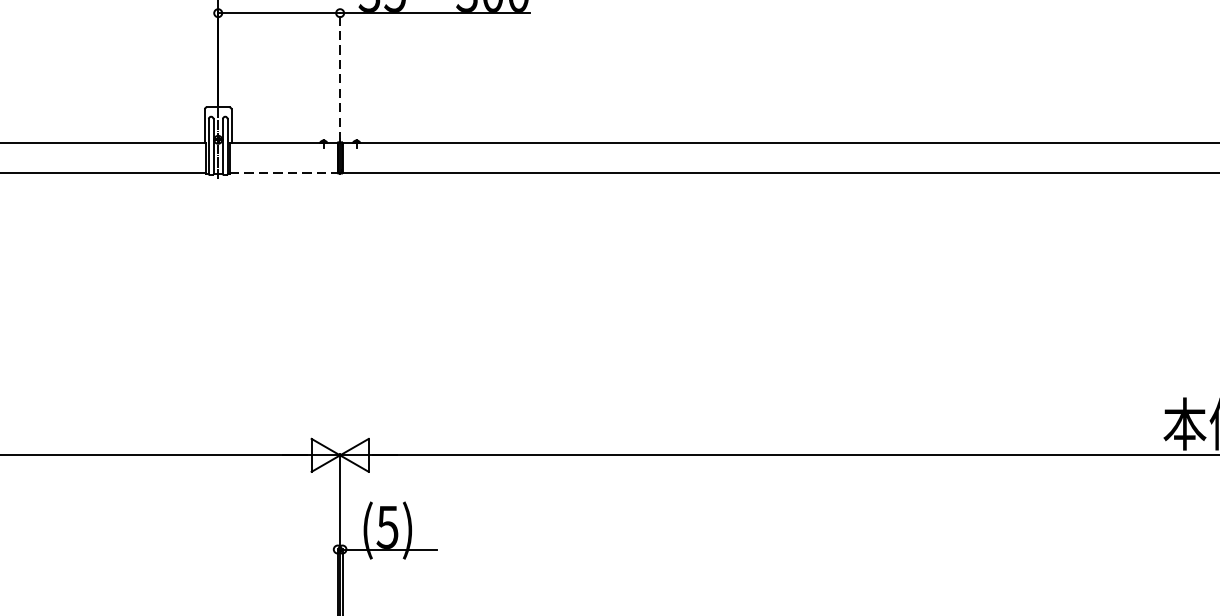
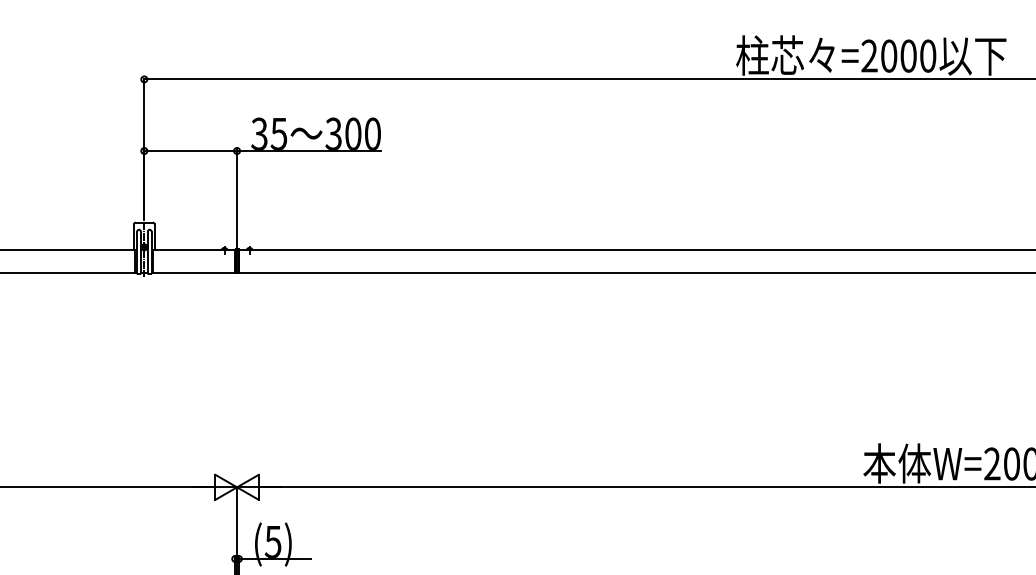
line: (340, 75) -> (237, 198), dashed -> solid
line: (284, 172) -> (194, 272), dashed -> solid

